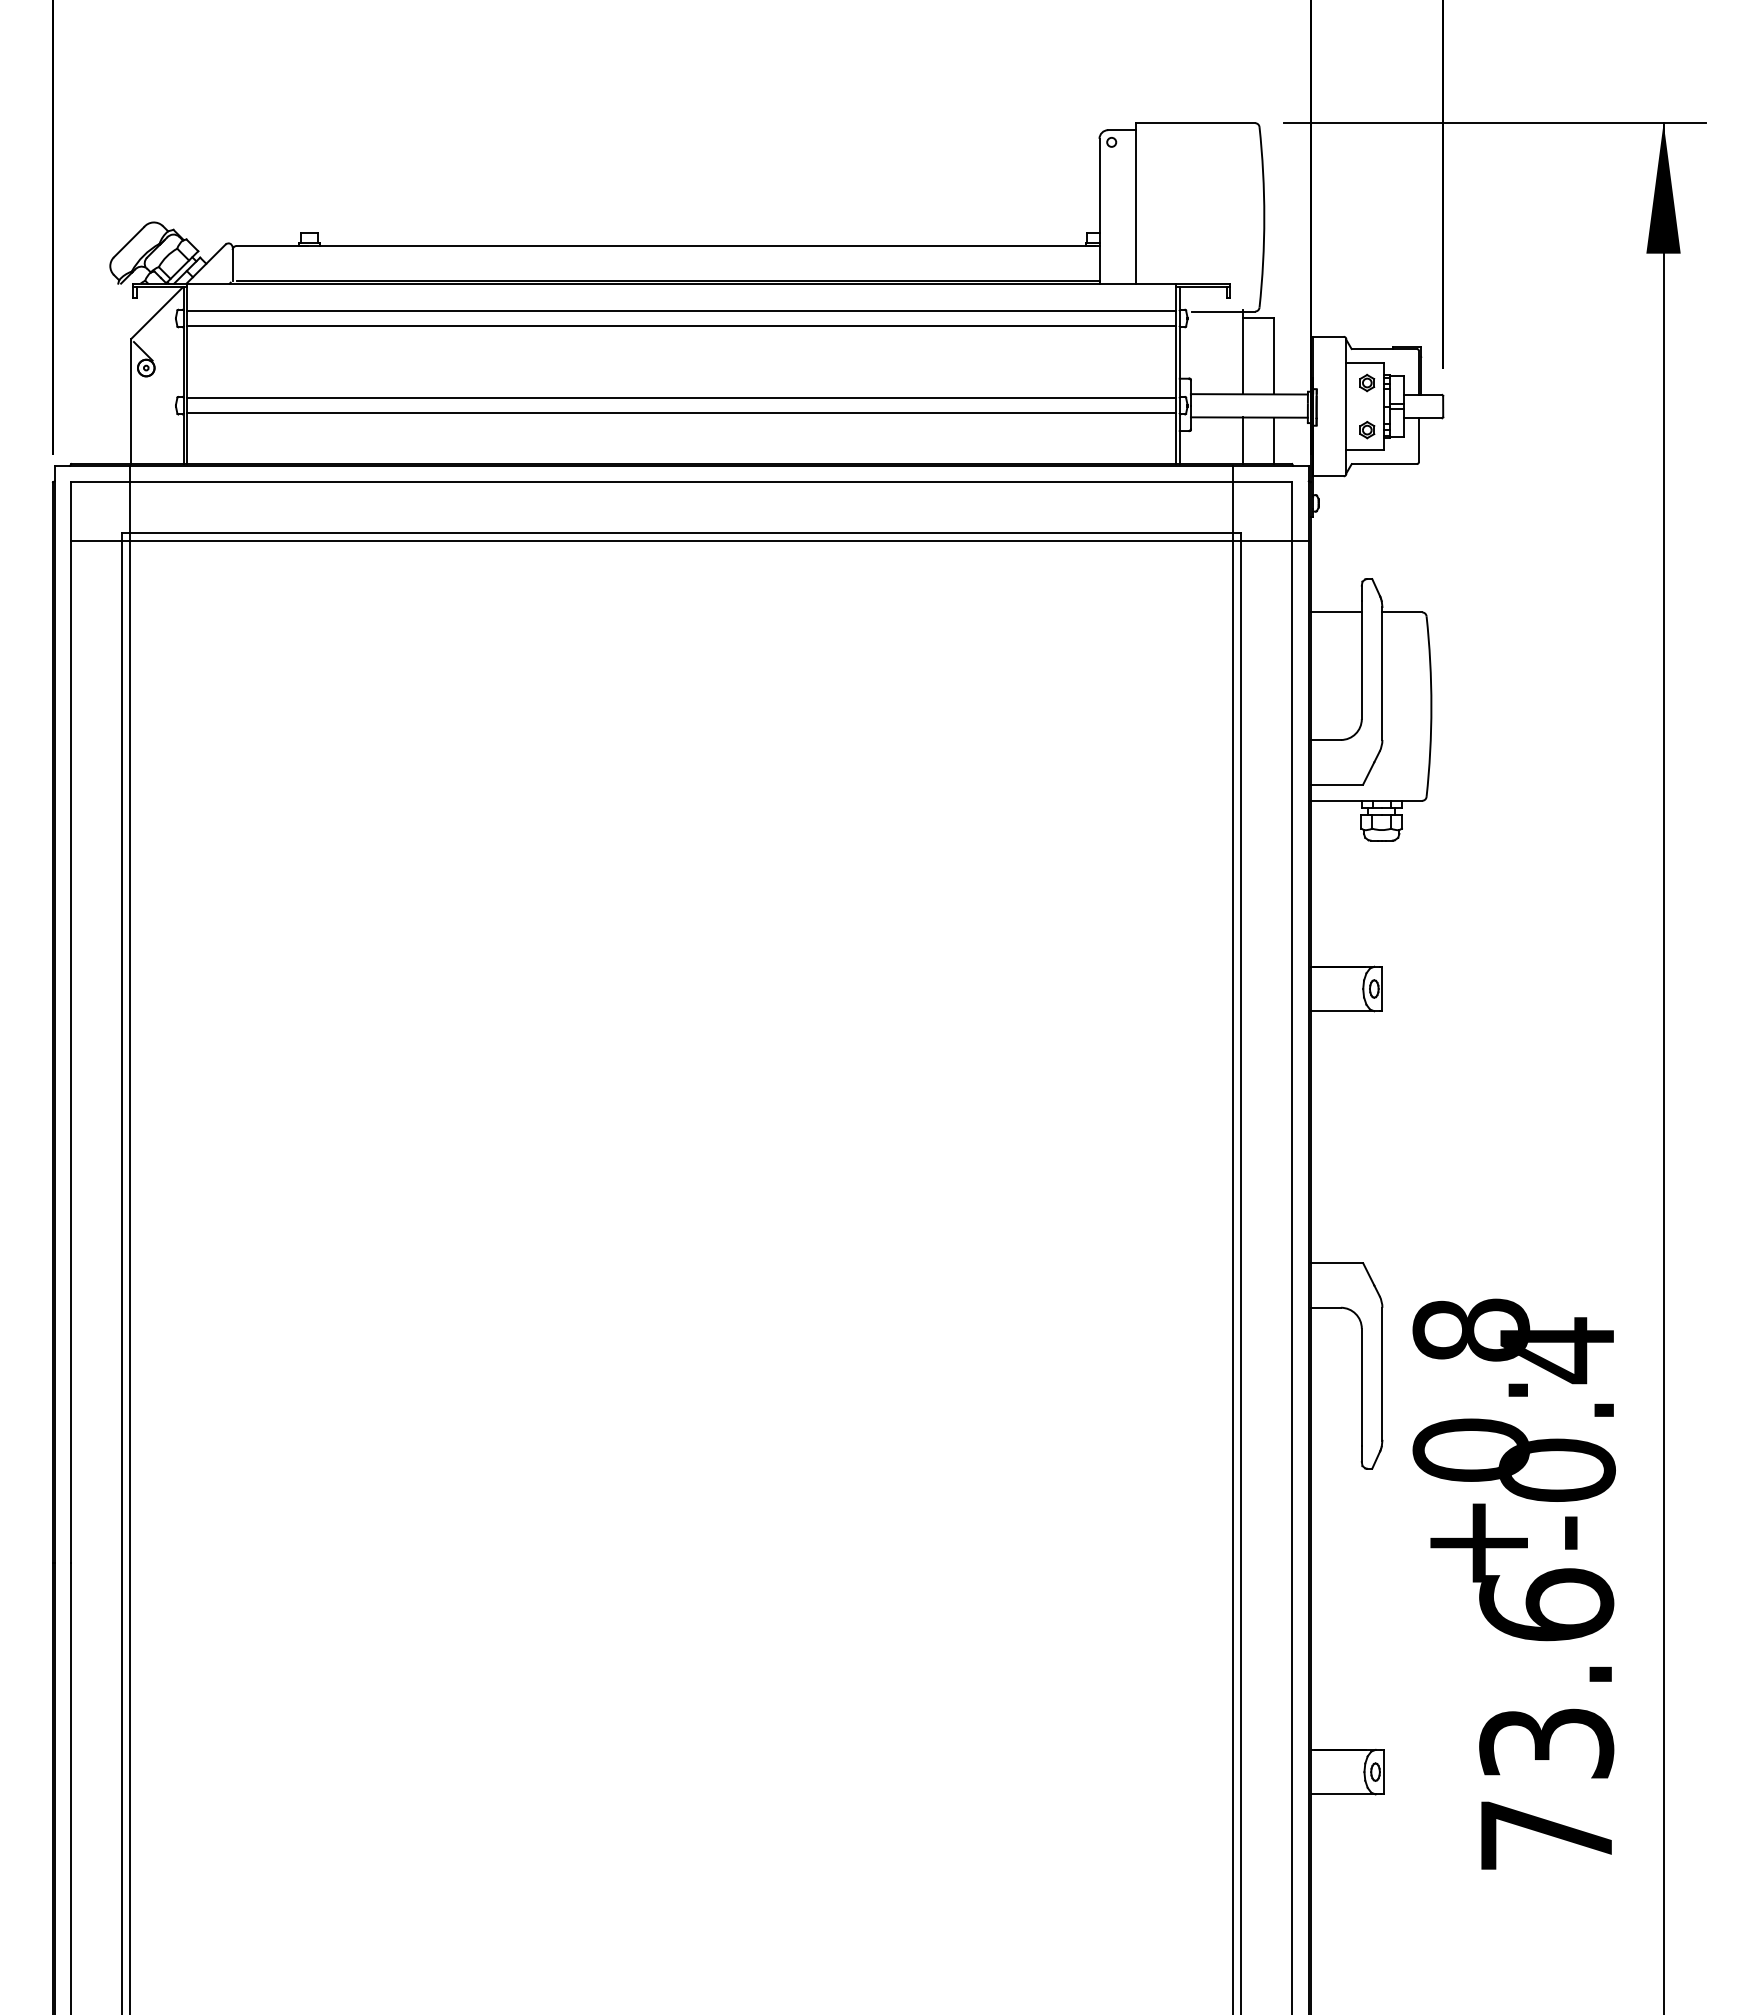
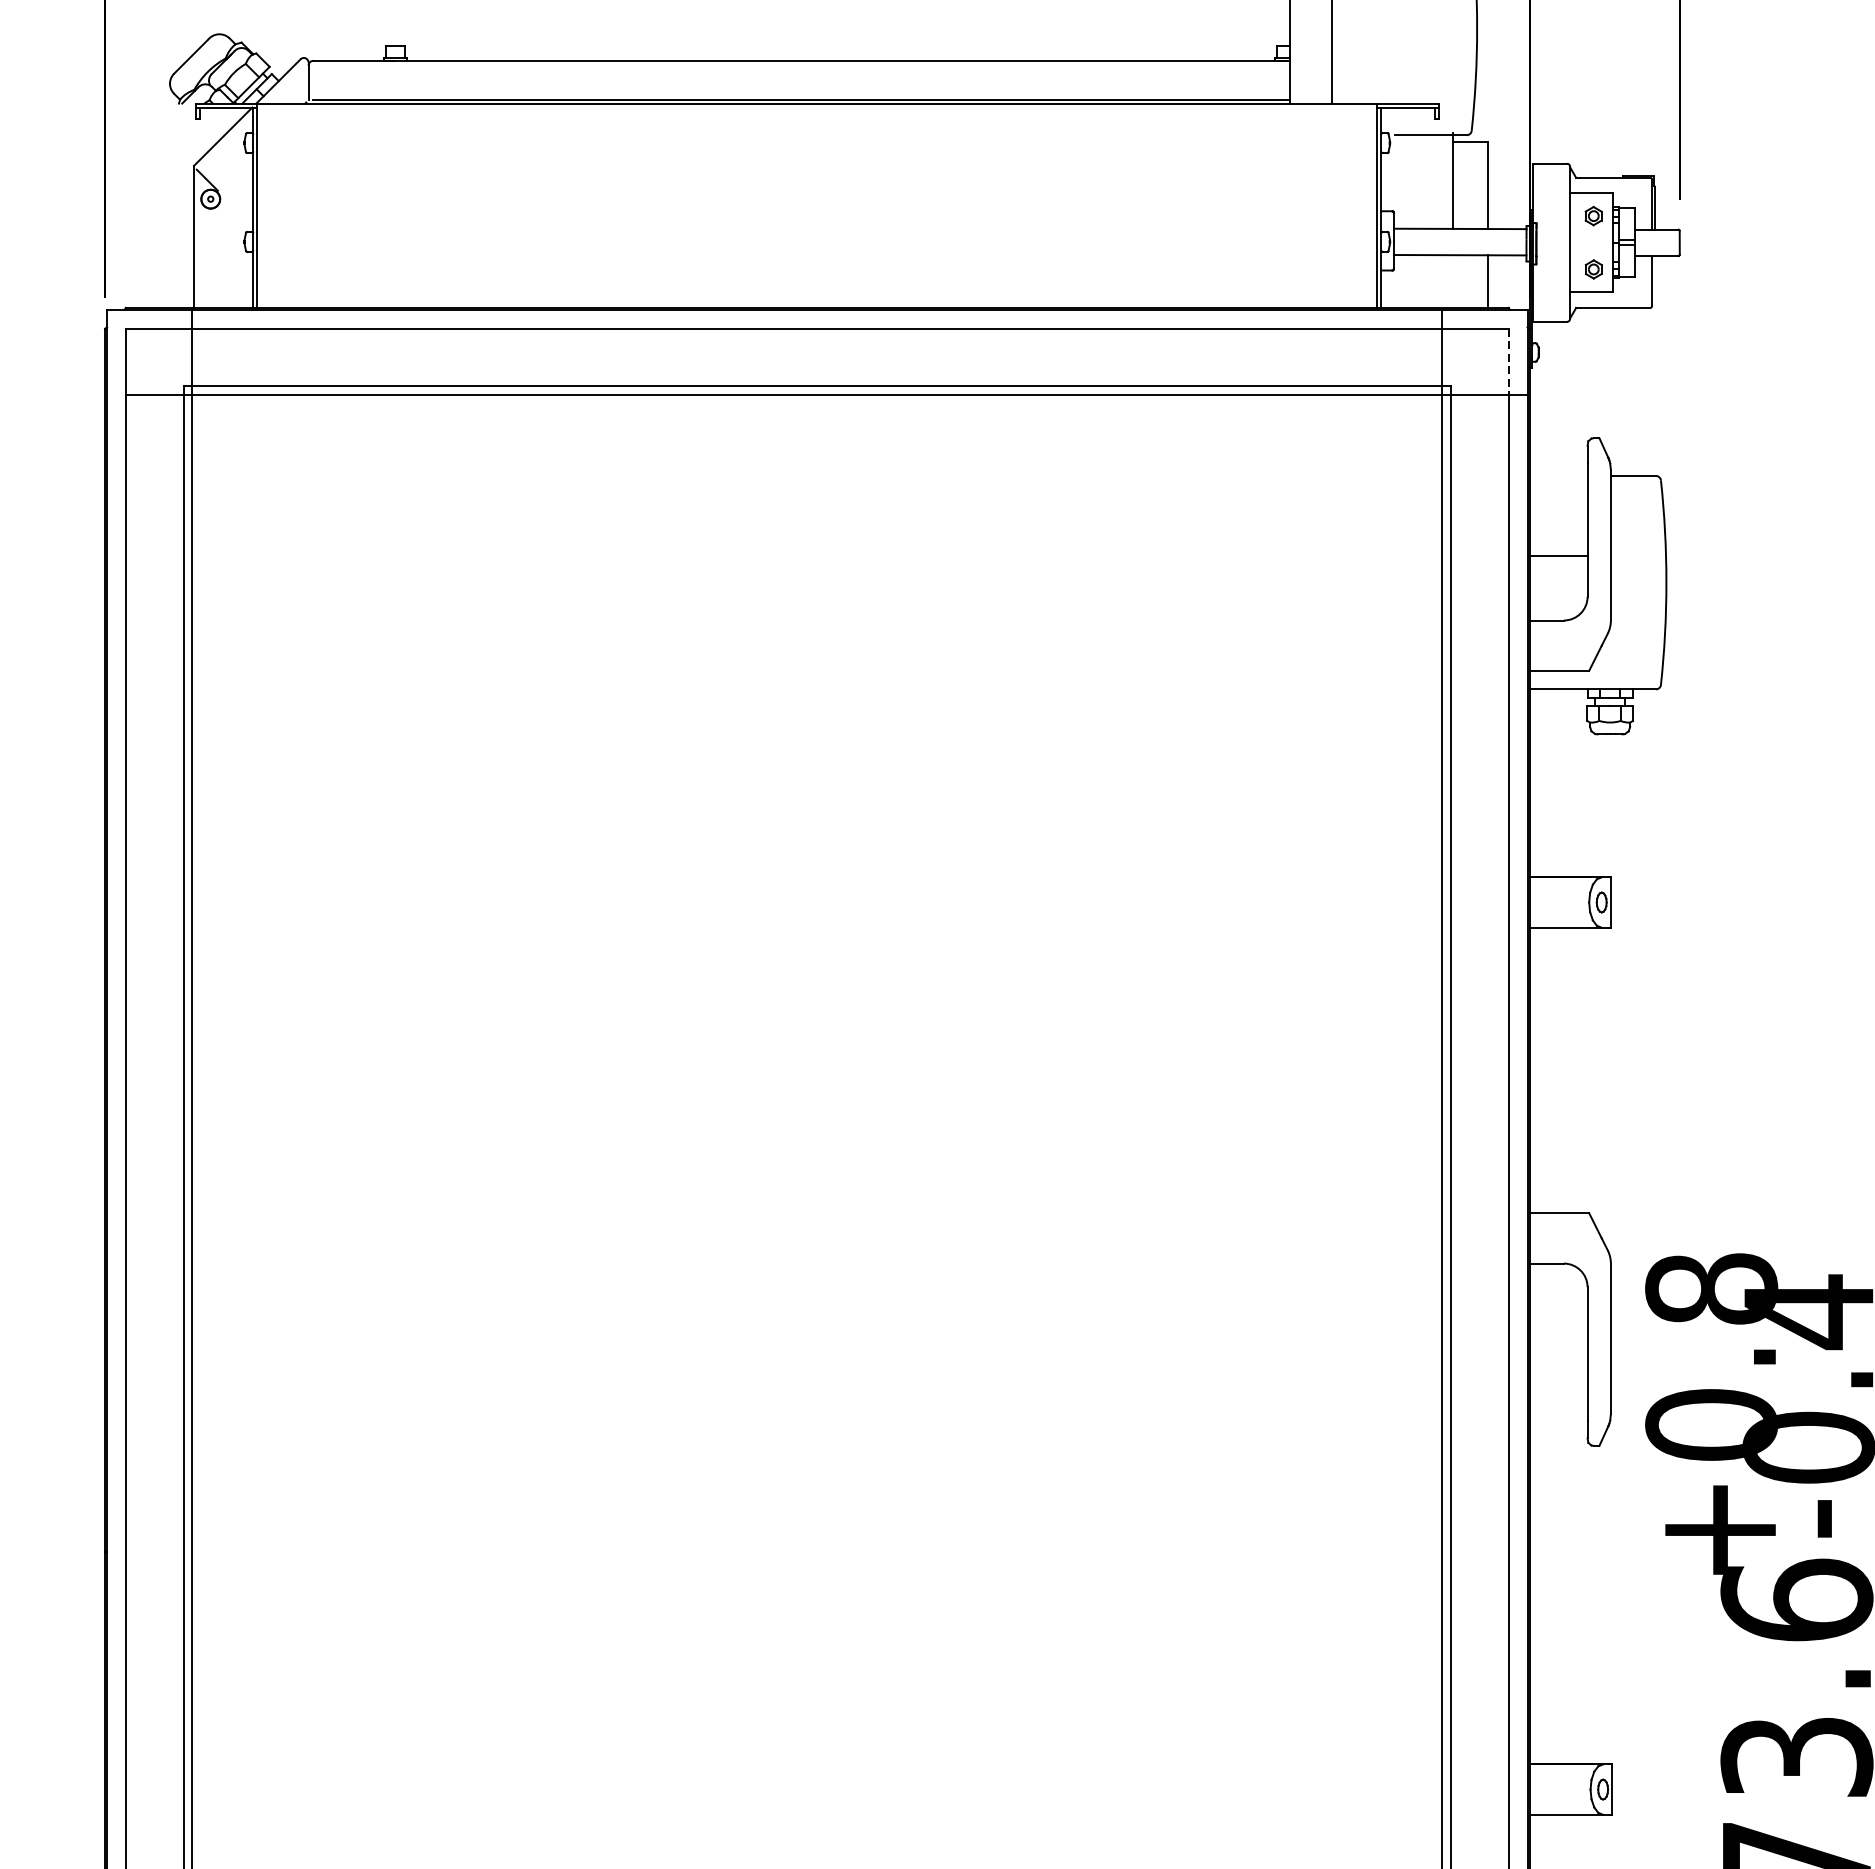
line: (681, 311) -> (816, 135), removed
line: (681, 325) -> (816, 150), removed
line: (681, 398) -> (816, 233), removed
line: (681, 413) -> (816, 250), removed
line: (1243, 440) -> (1453, 281), removed
line: (1292, 512) -> (1509, 362), solid -> dashed
line: (1335, 612) -> (1557, 556), moved

